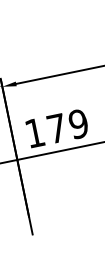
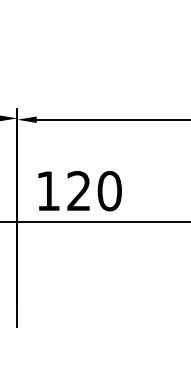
text: (67, 126) -> (94, 191), 179 -> 120

